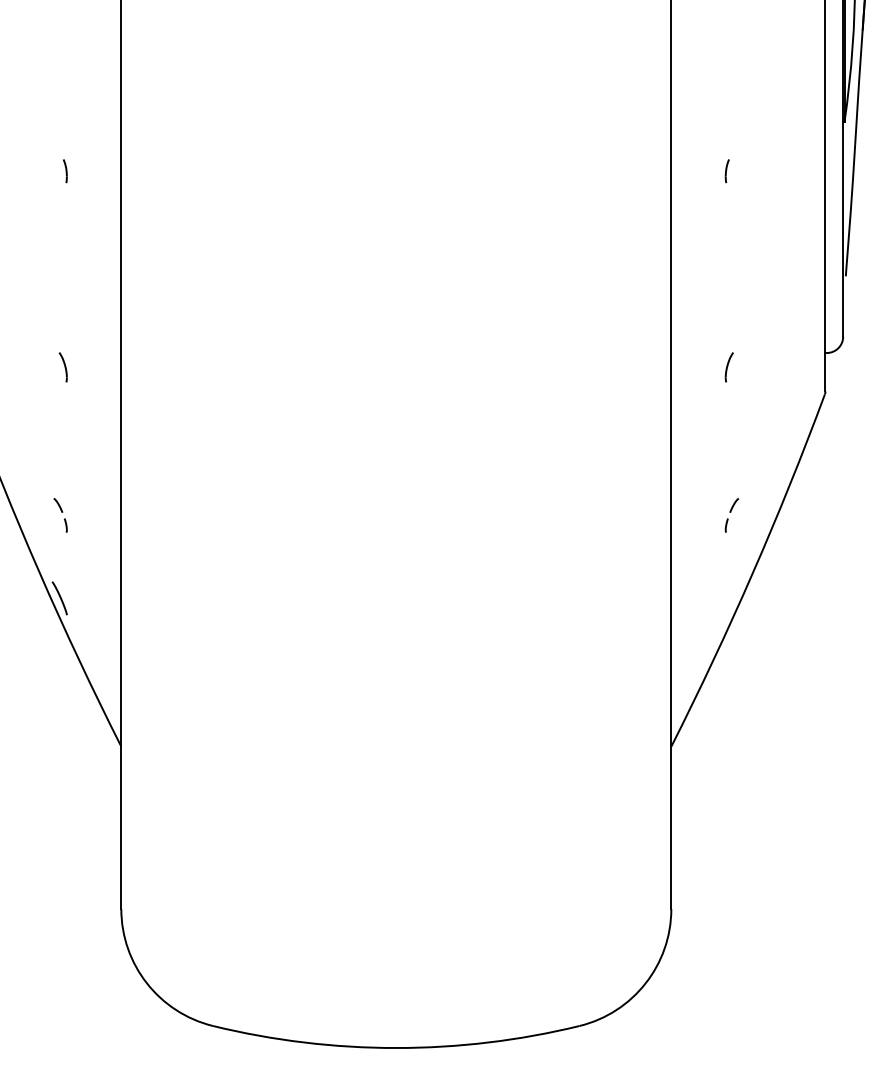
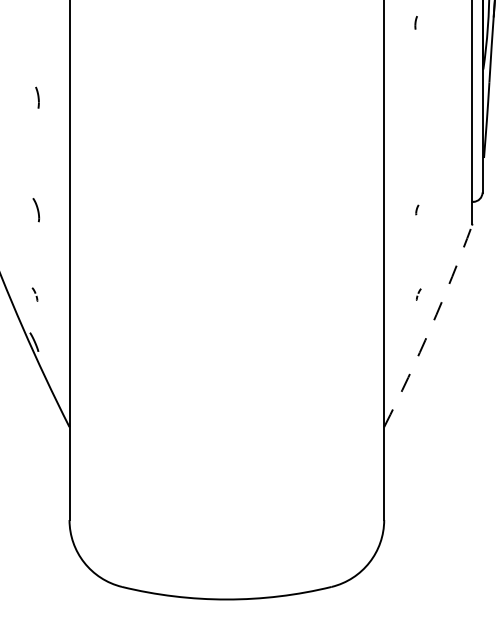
part: (65, 170) -> (37, 97), size x1.6
part: (726, 170) -> (415, 22), moved
part: (63, 366) -> (36, 209), size x1.4
part: (729, 366) -> (417, 209), size x0.6
part: (60, 514) -> (34, 294), size x0.7
part: (731, 514) -> (418, 294), size x0.6
arc: (752, 572) -> (430, 327), solid -> dashed

